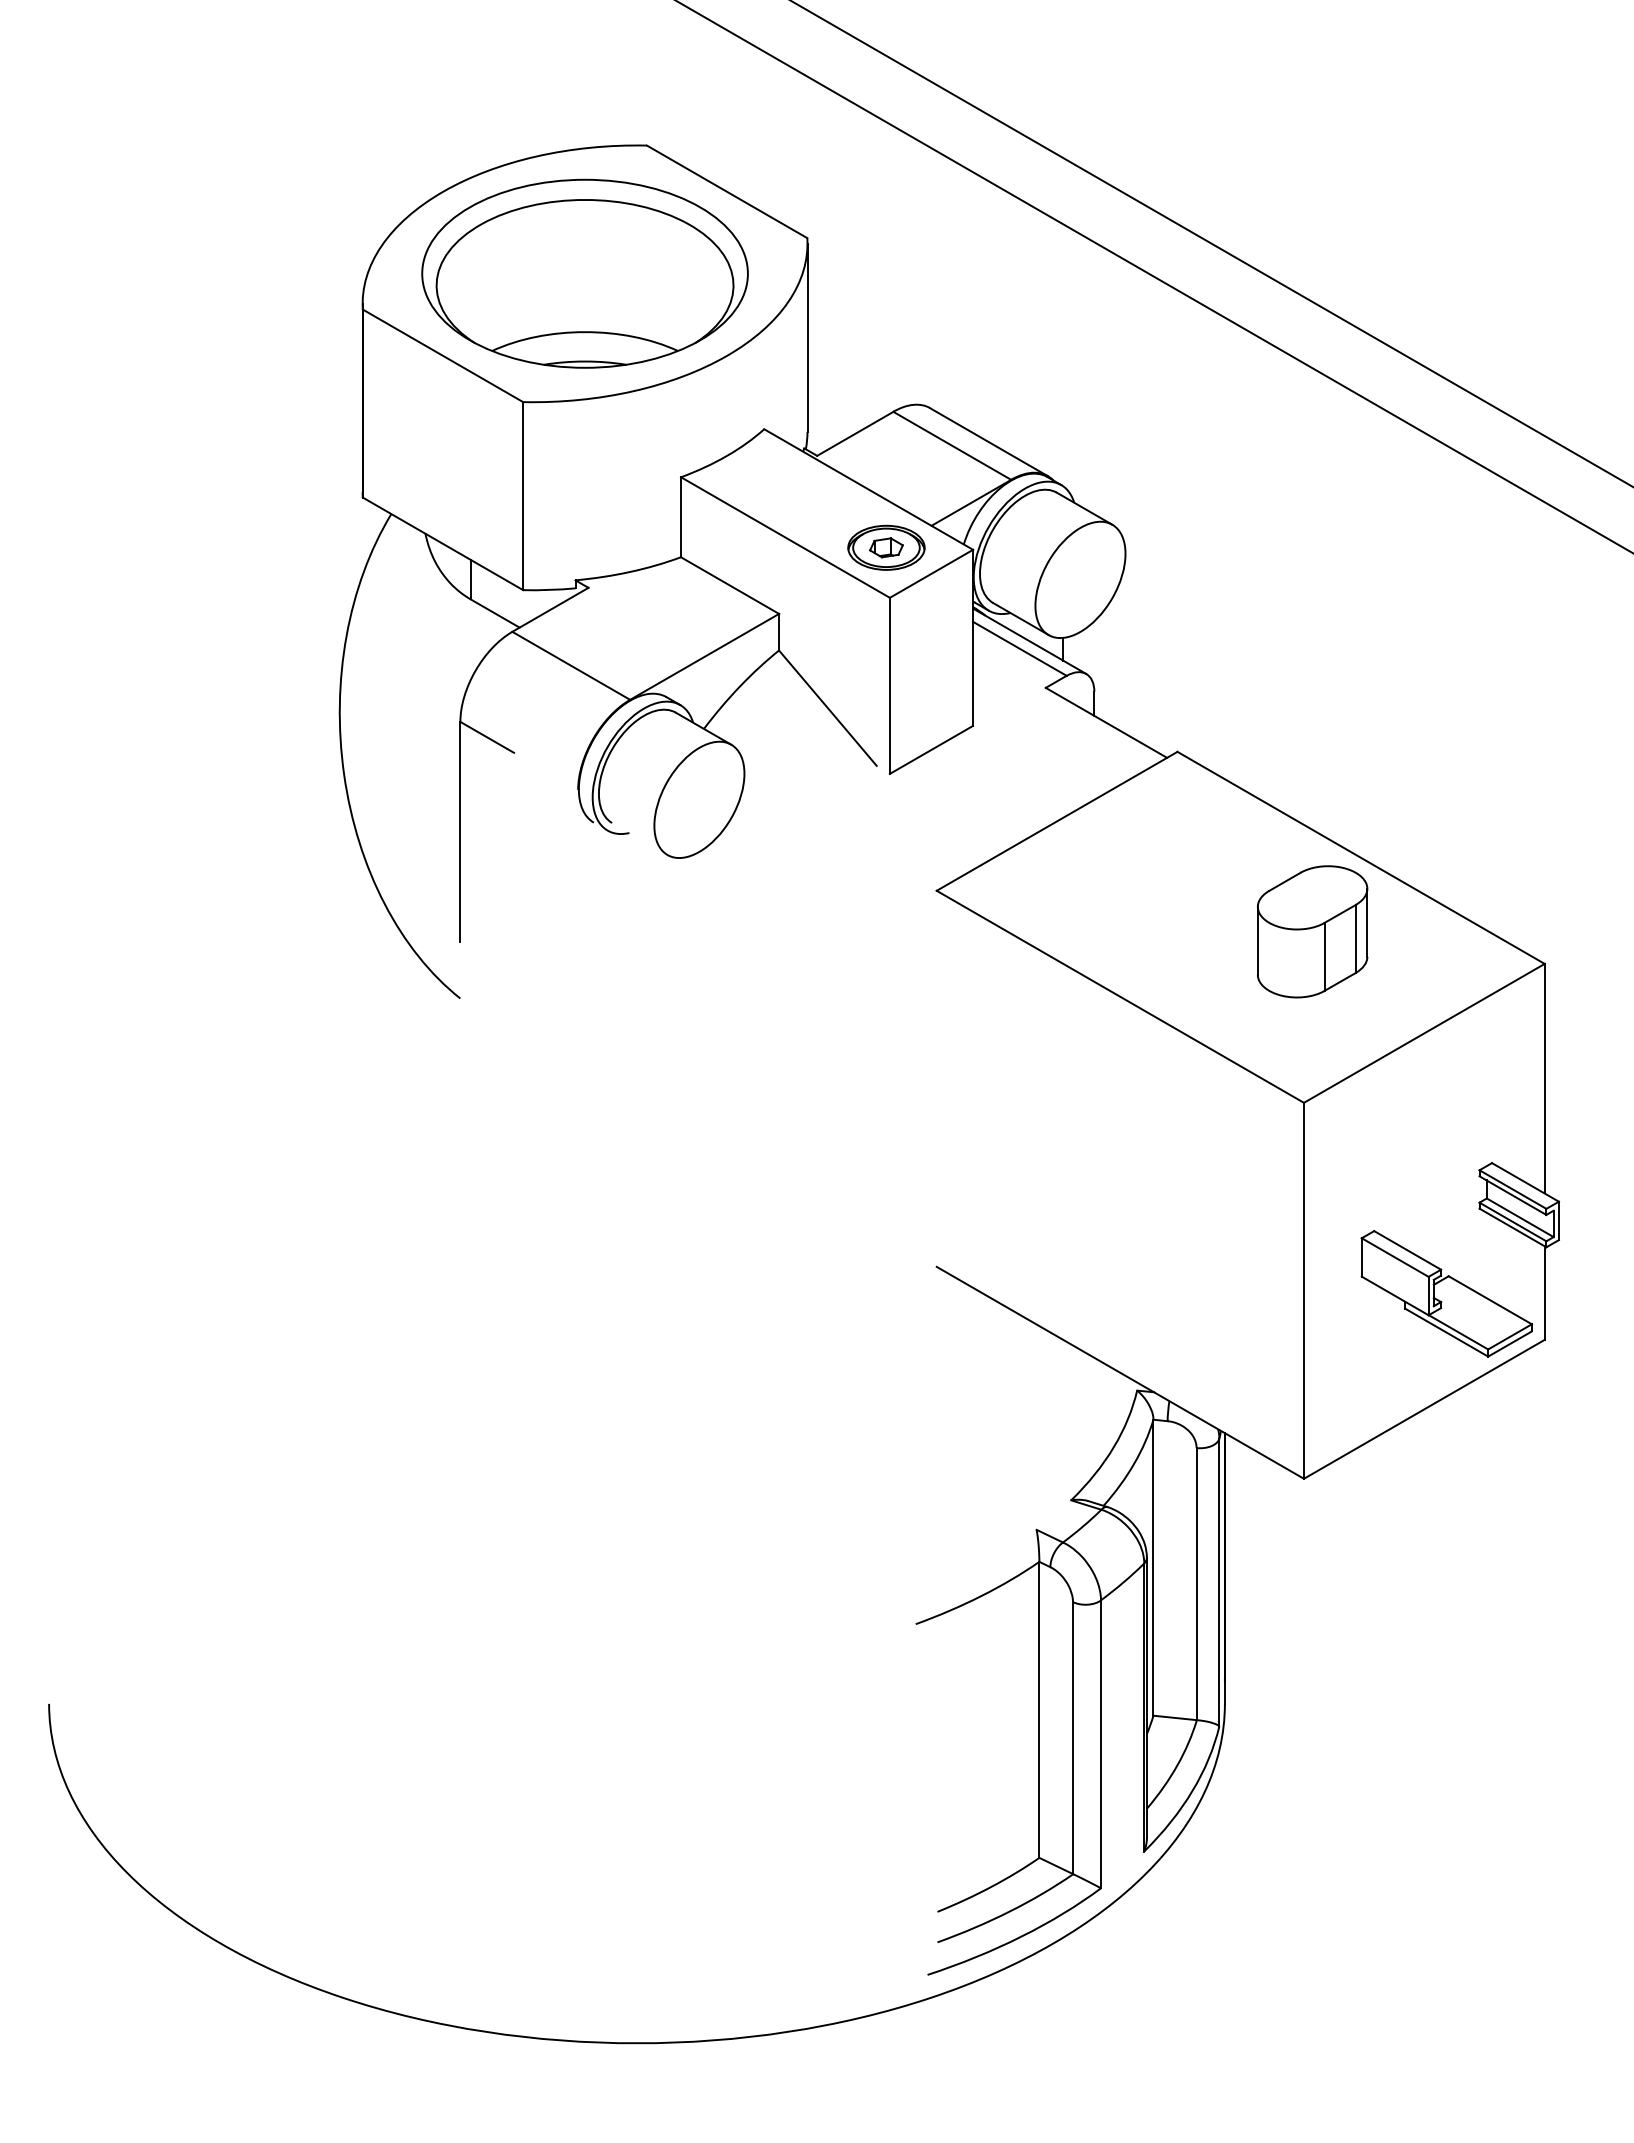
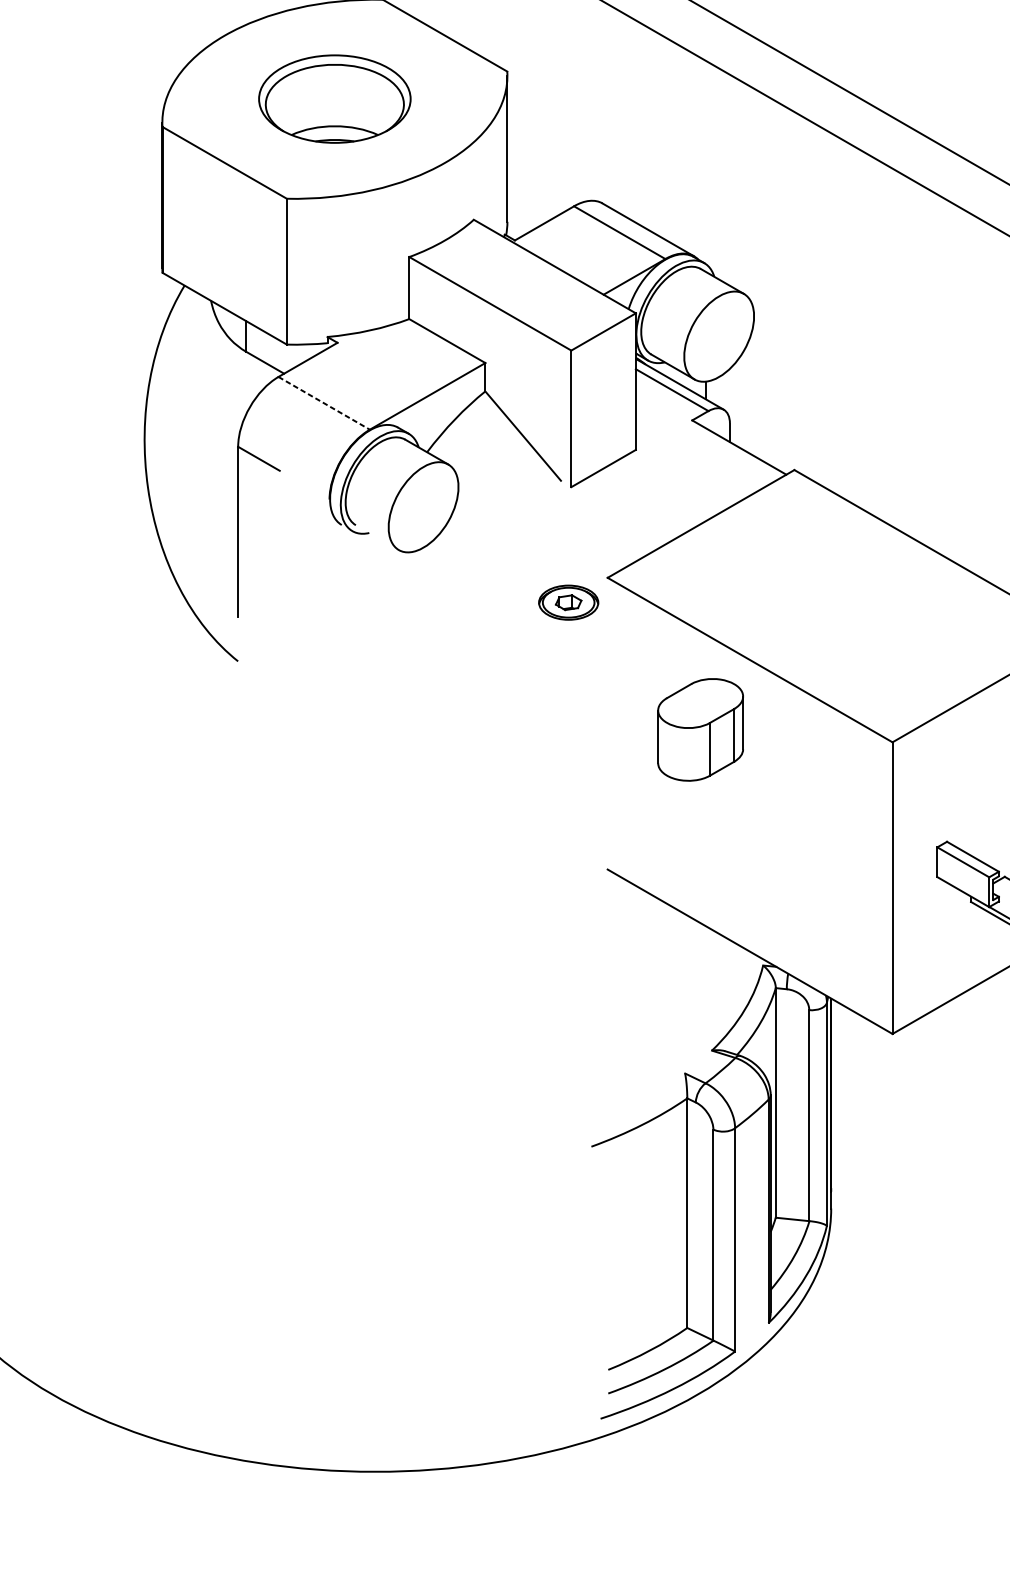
part: (584, 273) -> (334, 98), size x0.6
part: (886, 547) -> (568, 602), moved
line: (571, 665) -> (324, 403), solid -> dashed
part: (1312, 931) -> (700, 729), moved

